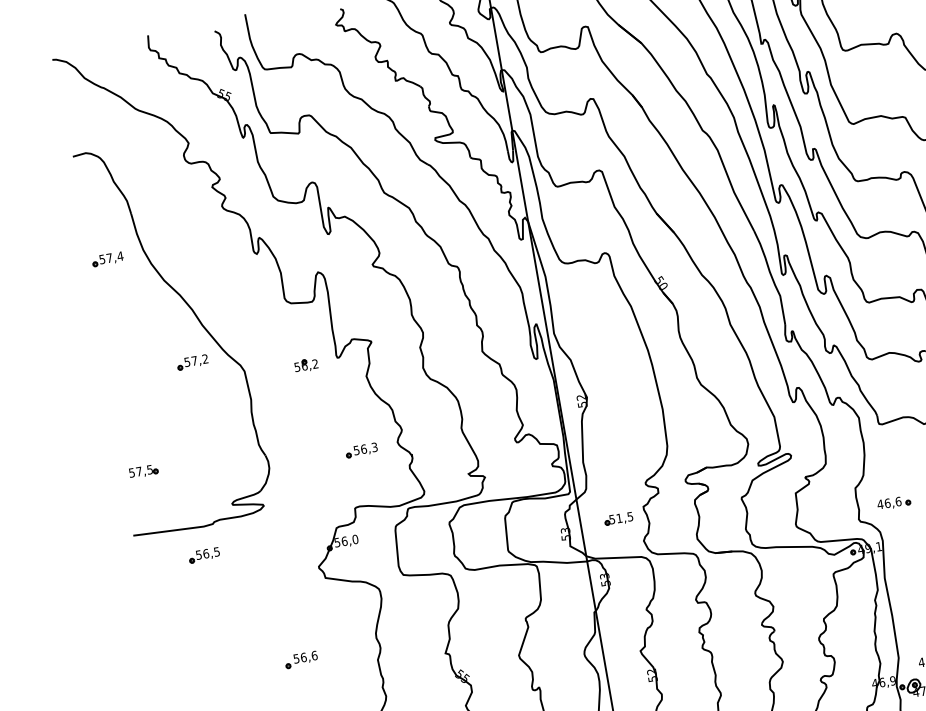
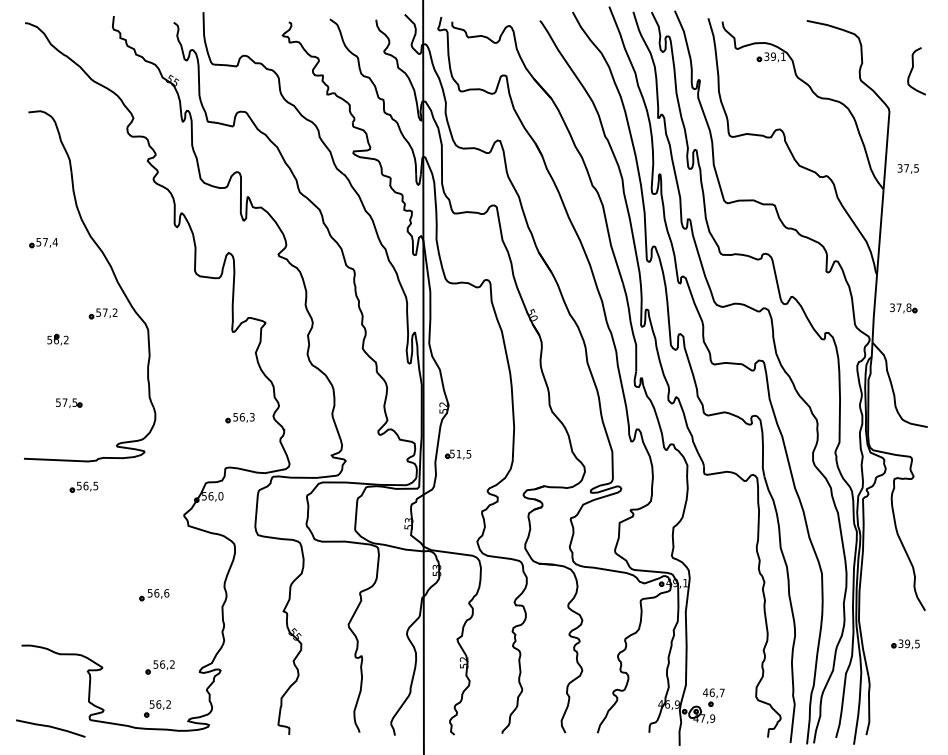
part: (107, 259) -> (43, 243), moved
part: (305, 365) -> (57, 339), moved
part: (144, 471) -> (69, 403), moved
part: (893, 502) -> (705, 546), removed
part: (617, 519) -> (457, 454), moved

